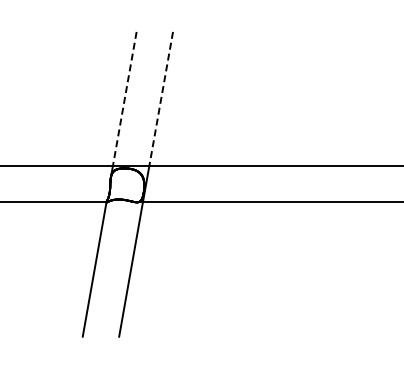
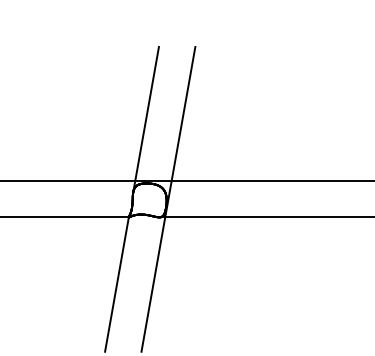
line: (124, 99) -> (146, 114), dashed -> solid
line: (161, 99) -> (183, 114), dashed -> solid

